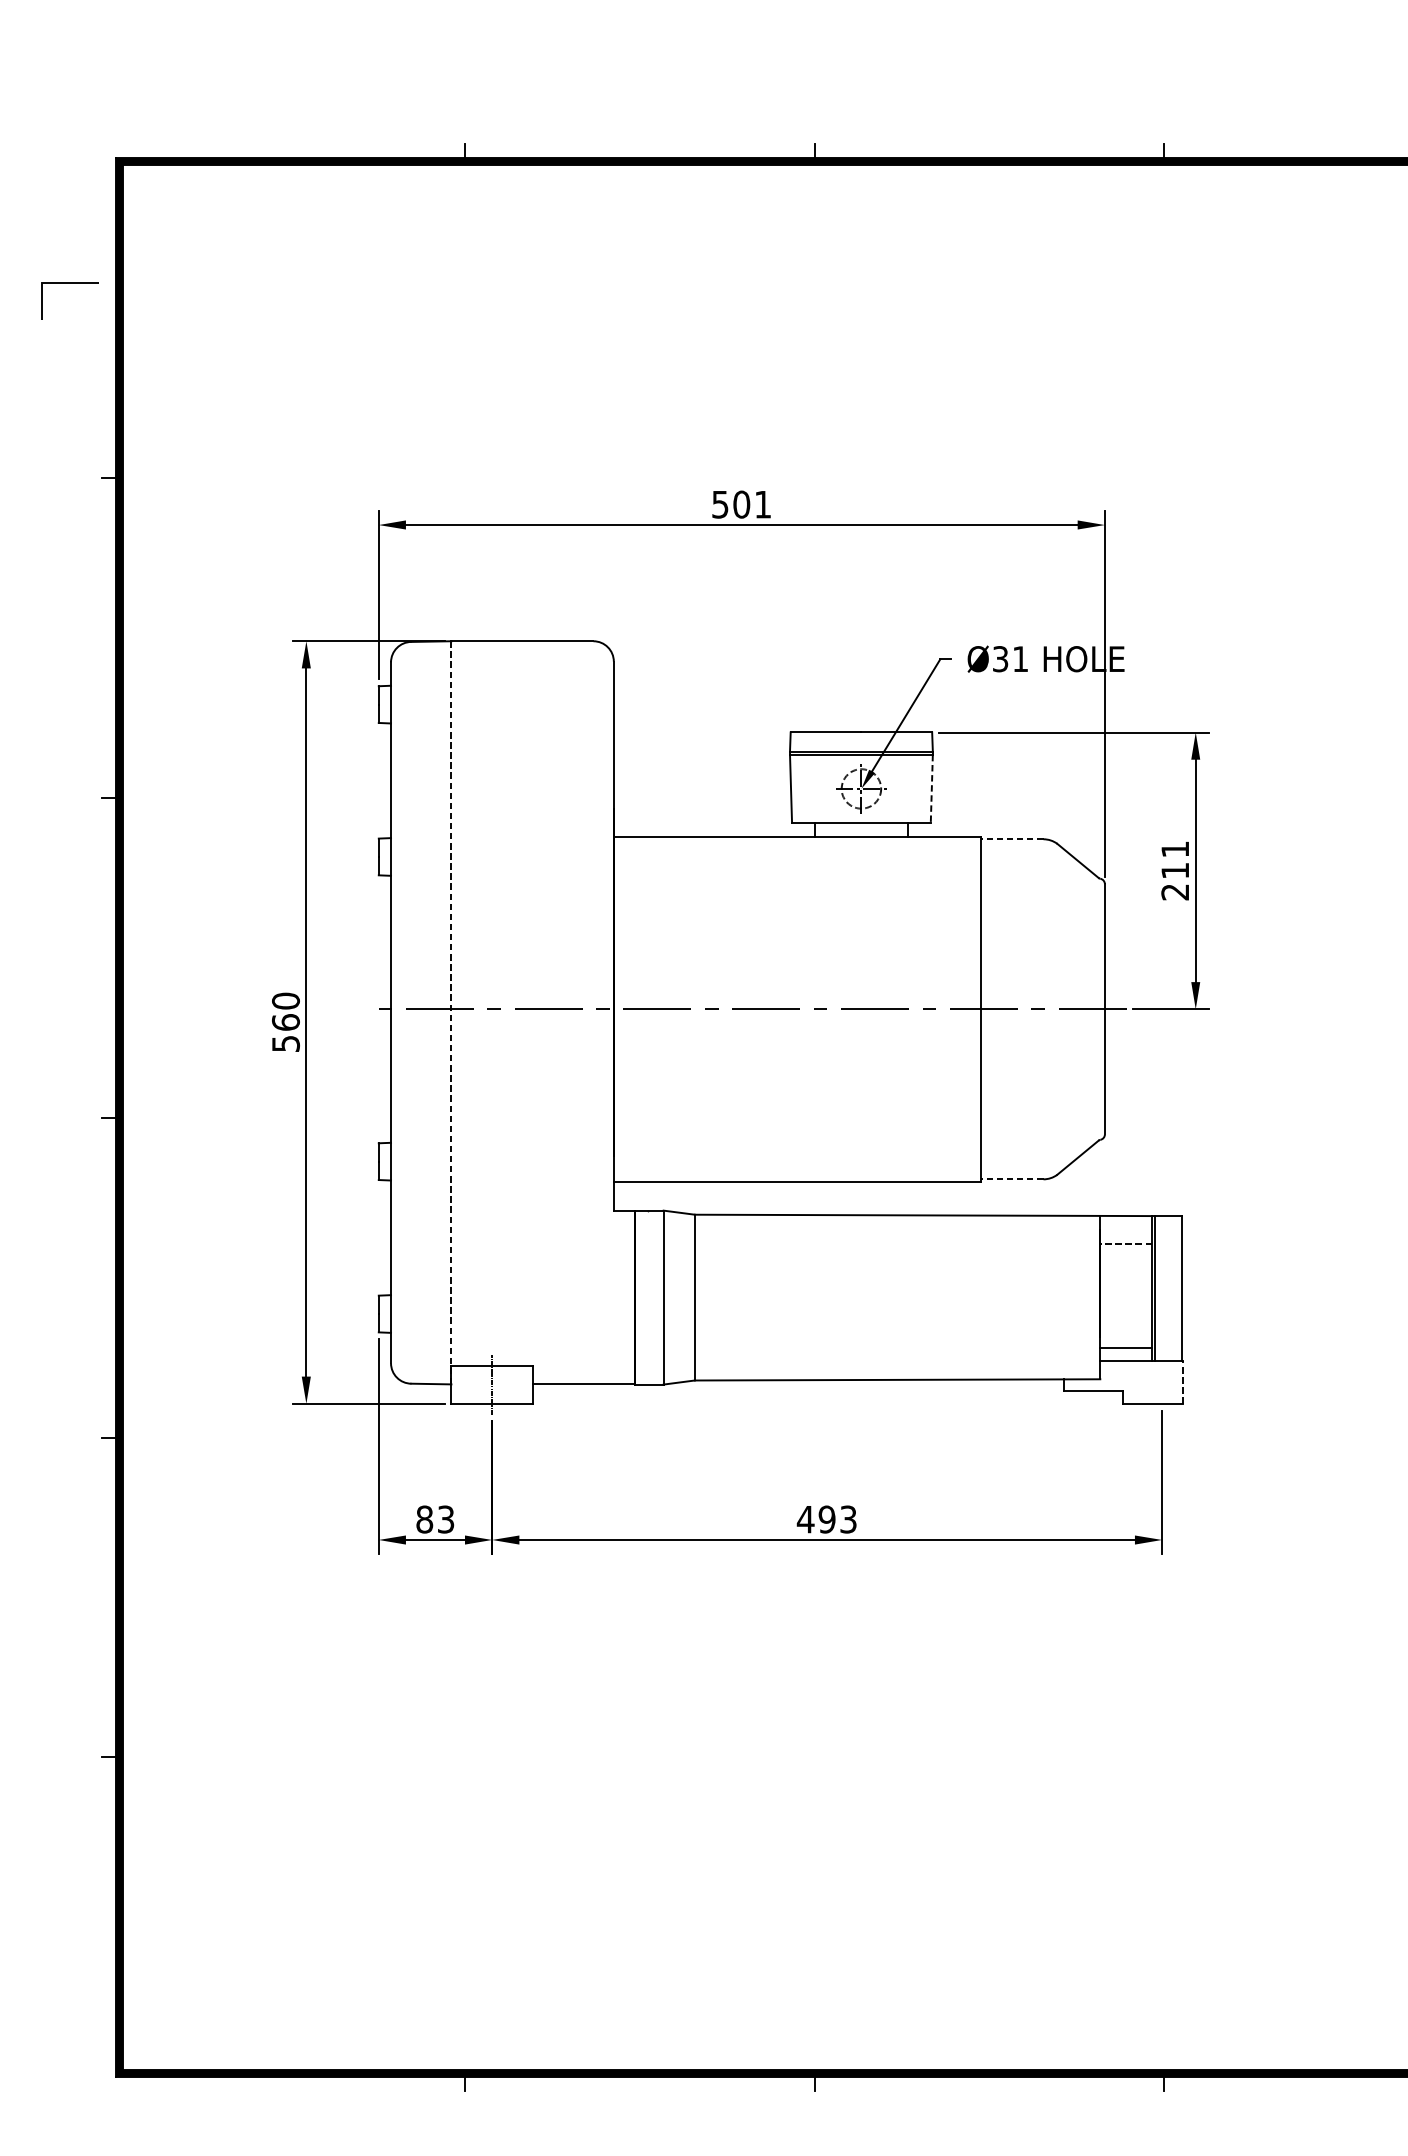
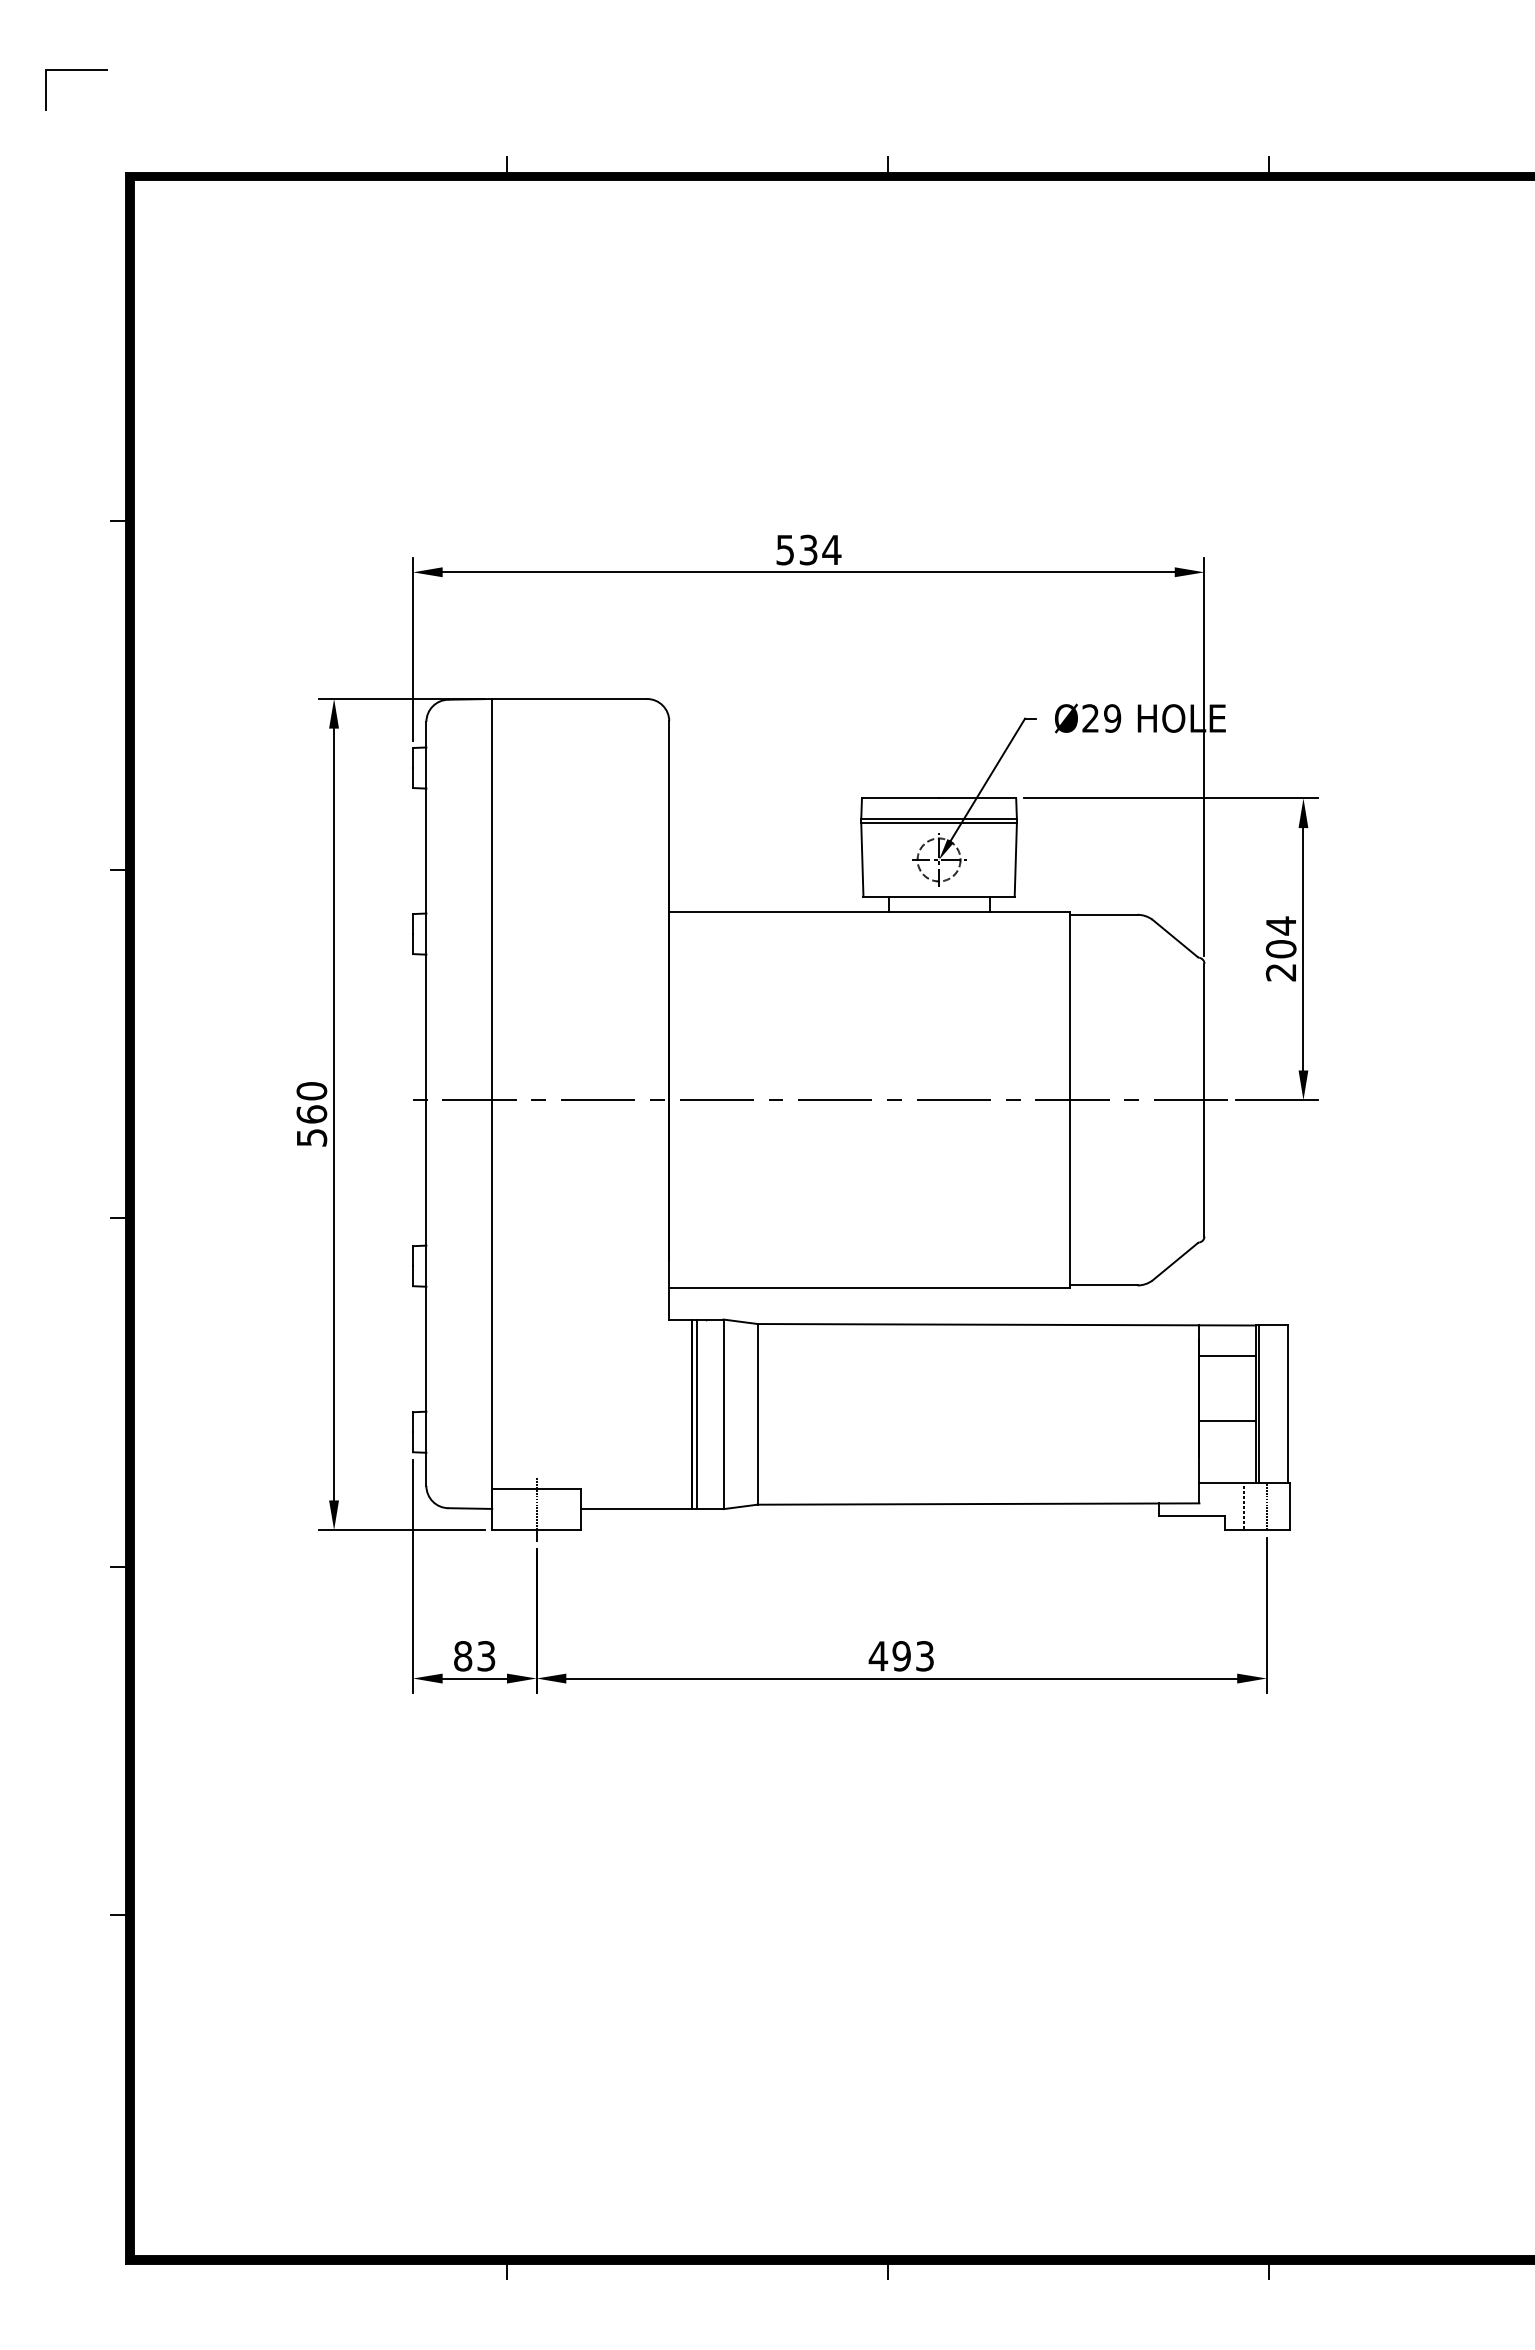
line: (70, 282) -> (76, 70), moved
text: (752, 504) -> (820, 549), 501 -> 534
text: (1010, 659) -> (1101, 718), Ø31 -> Ø29
line: (931, 789) -> (1015, 860), dashed -> solid
line: (1012, 838) -> (1103, 914), dashed -> solid
text: (1174, 860) -> (1280, 937), 211 -> 204
line: (451, 1012) -> (492, 1103), dashed -> solid
line: (1012, 1179) -> (1103, 1285), dashed -> solid
line: (1126, 1244) -> (1227, 1356), dashed -> solid
line: (639, 1297) -> (697, 1414), added
line: (1126, 1347) -> (1227, 1420), moved
line: (1140, 1382) -> (1243, 1506), added
line: (1161, 1382) -> (1266, 1506), added
line: (1182, 1382) -> (1289, 1506), dashed -> solid

